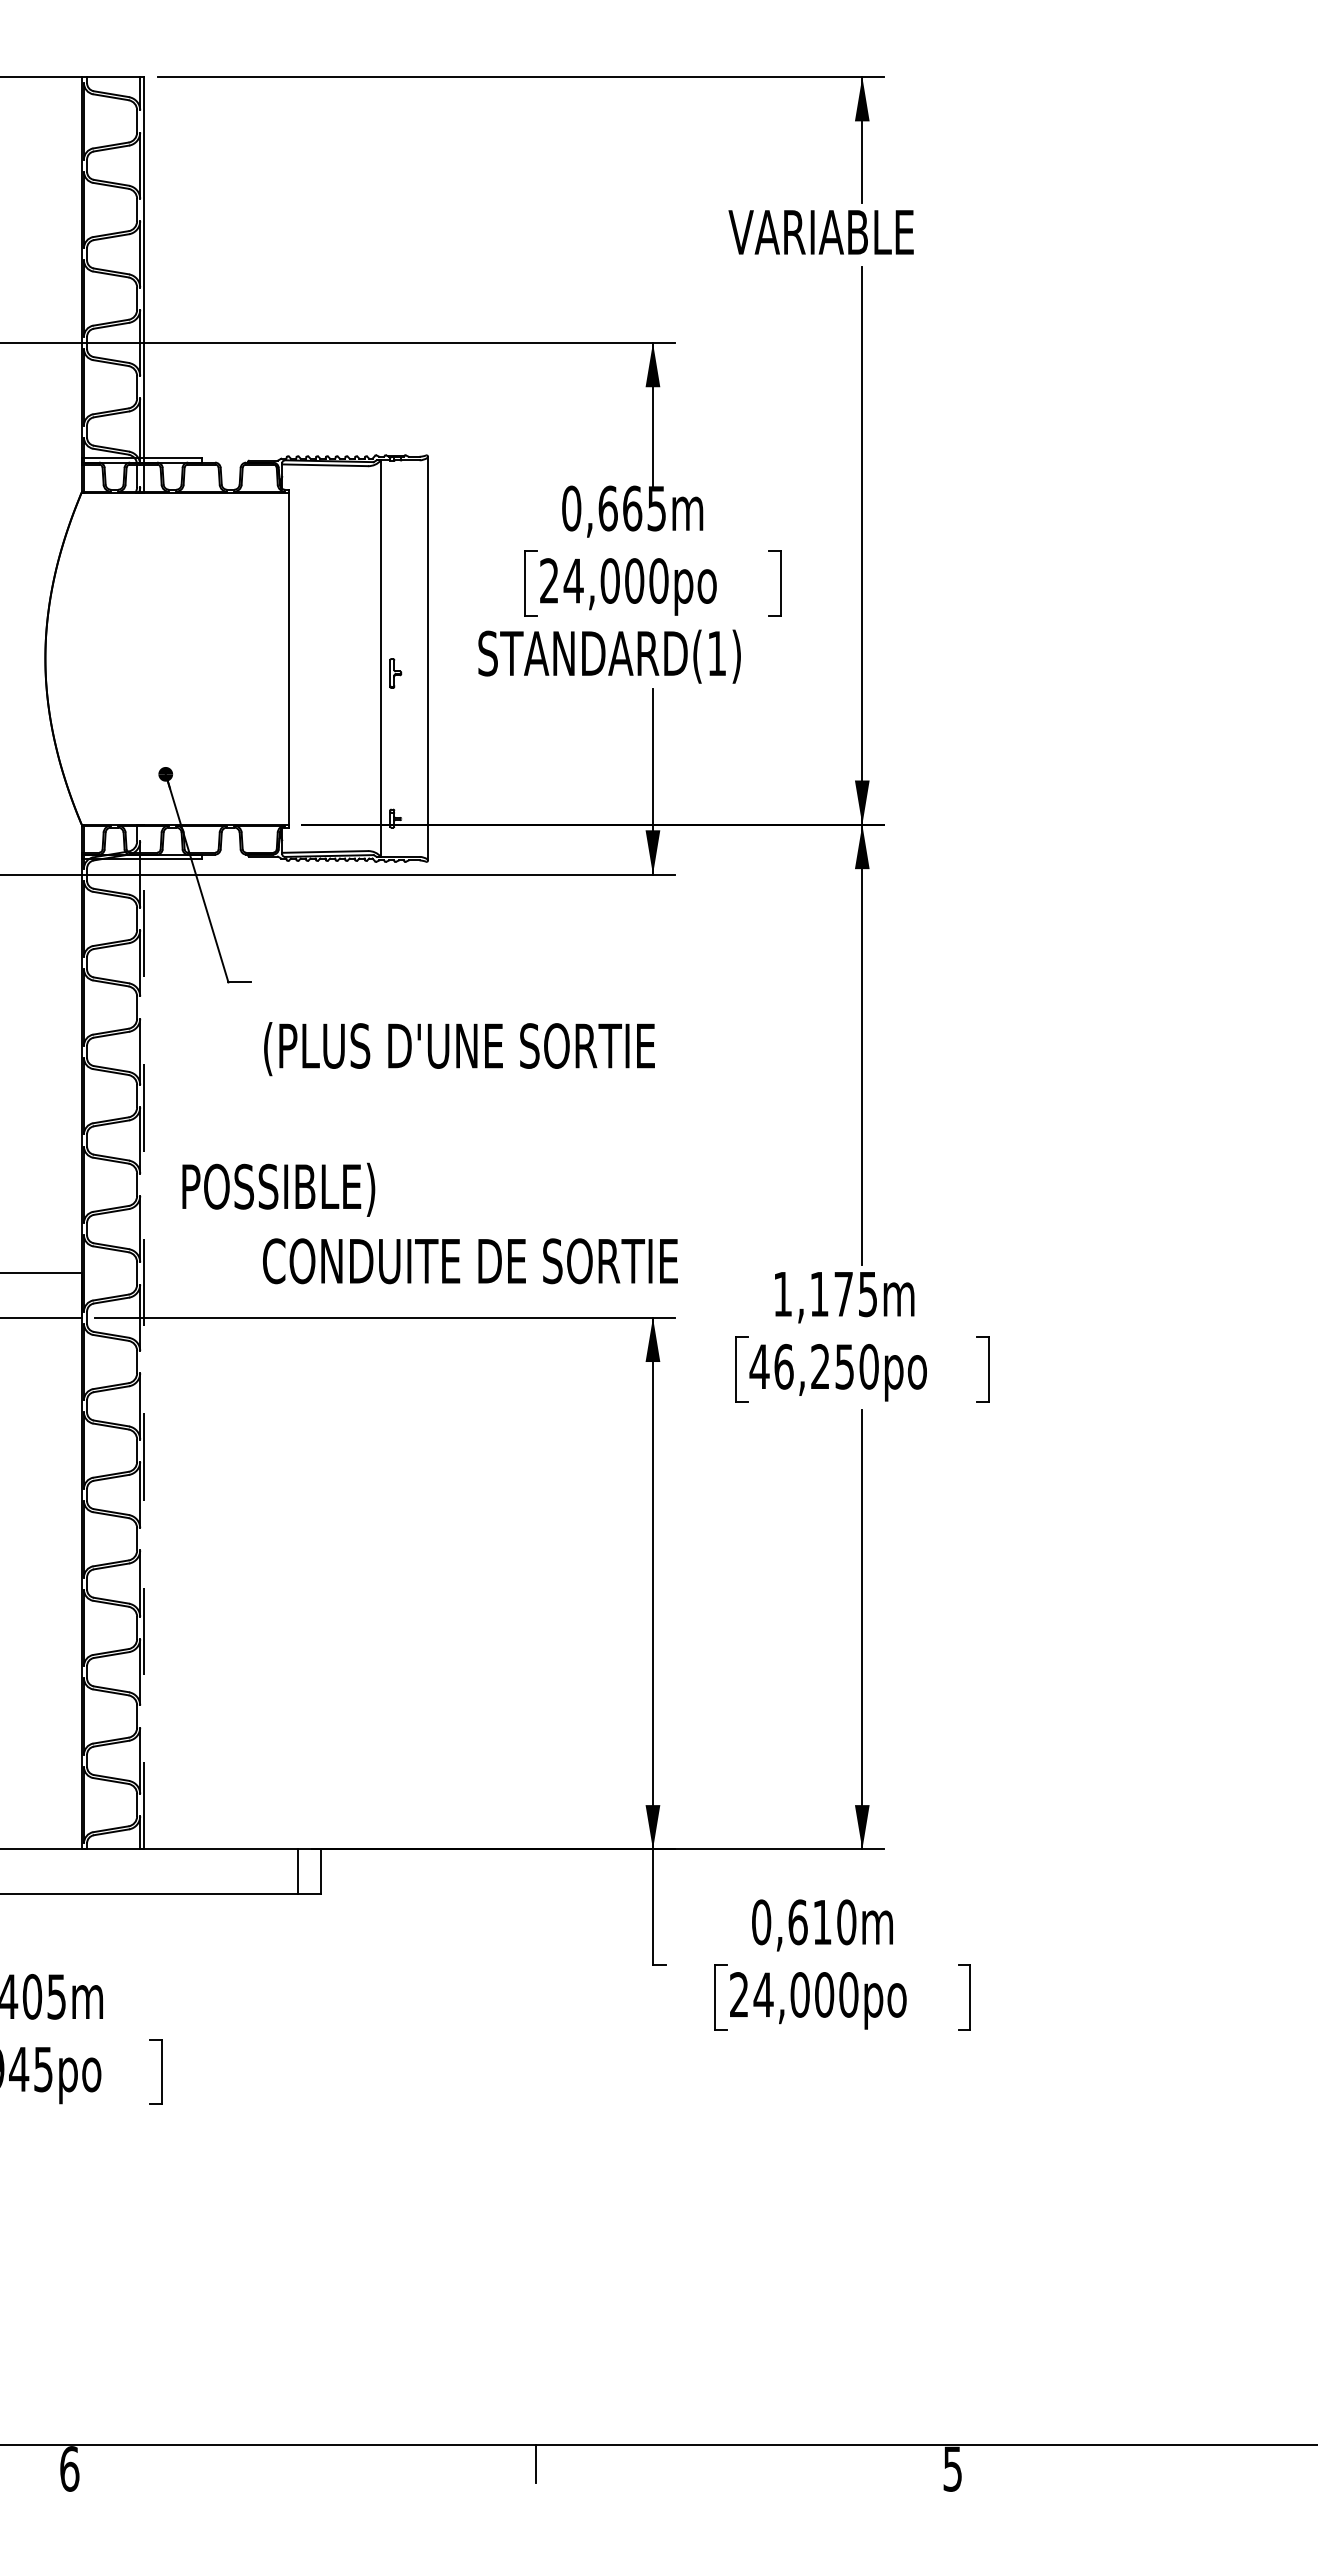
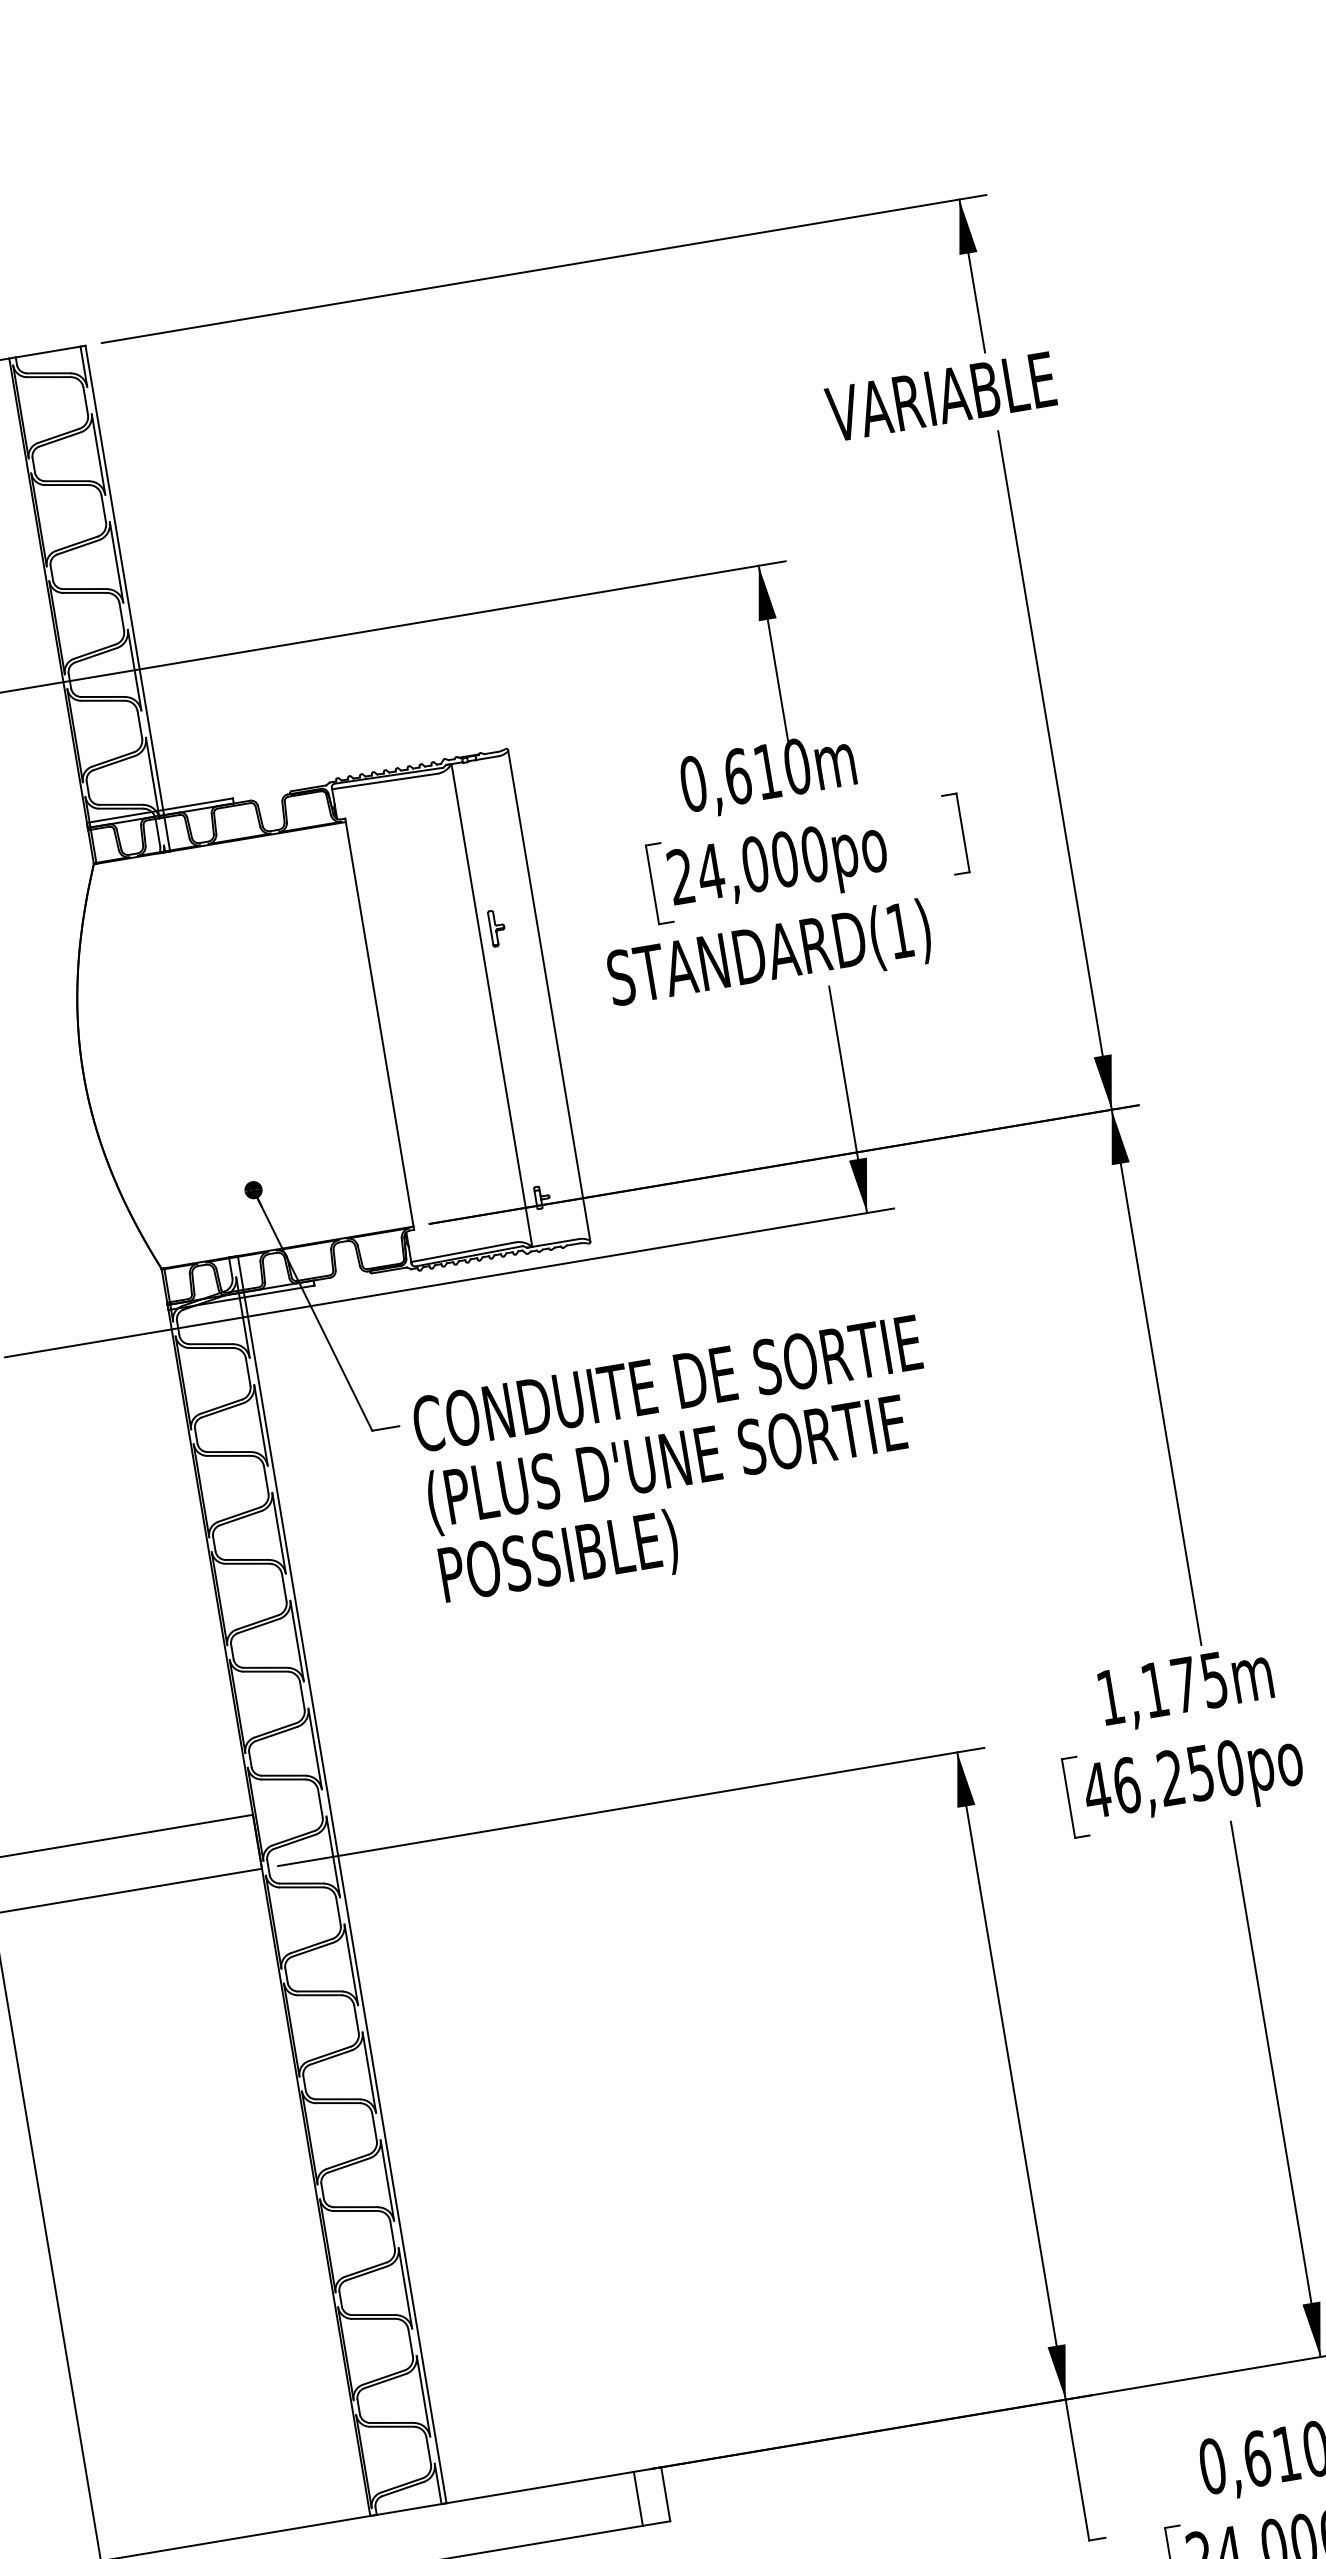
text: (644, 508) -> (782, 769), 0,665m -> 0,610m
part: (395, 673) -> (497, 928), moved
text: (278, 1189) -> (559, 1559), moved
text: (470, 1261) -> (667, 1383), moved
line: (144, 1336) -> (342, 1878), dashed -> solid

